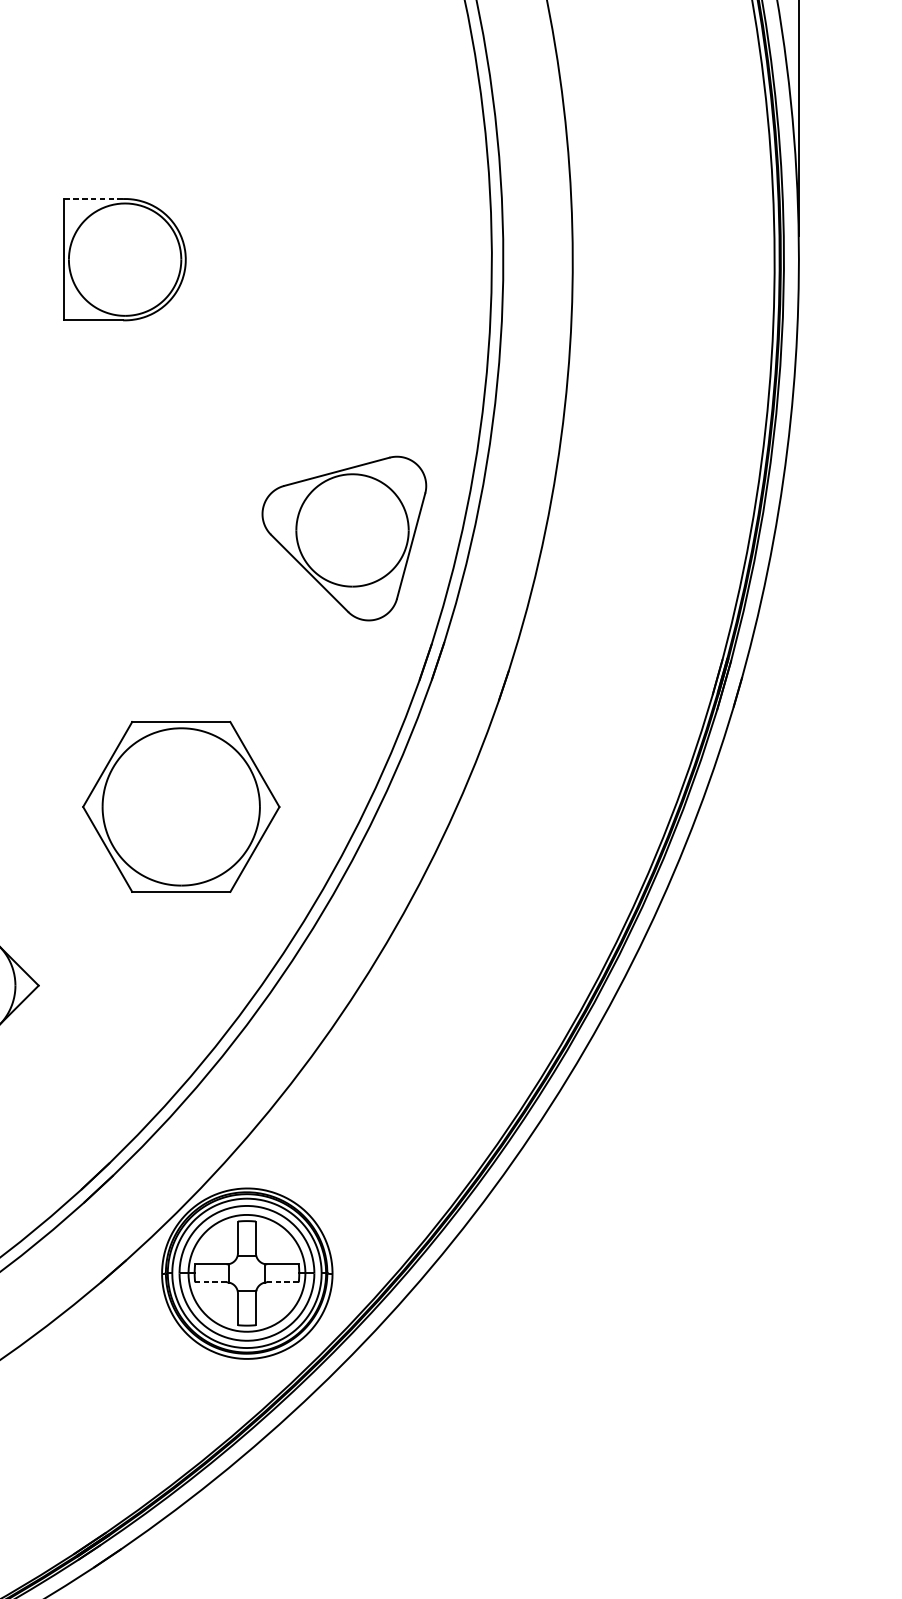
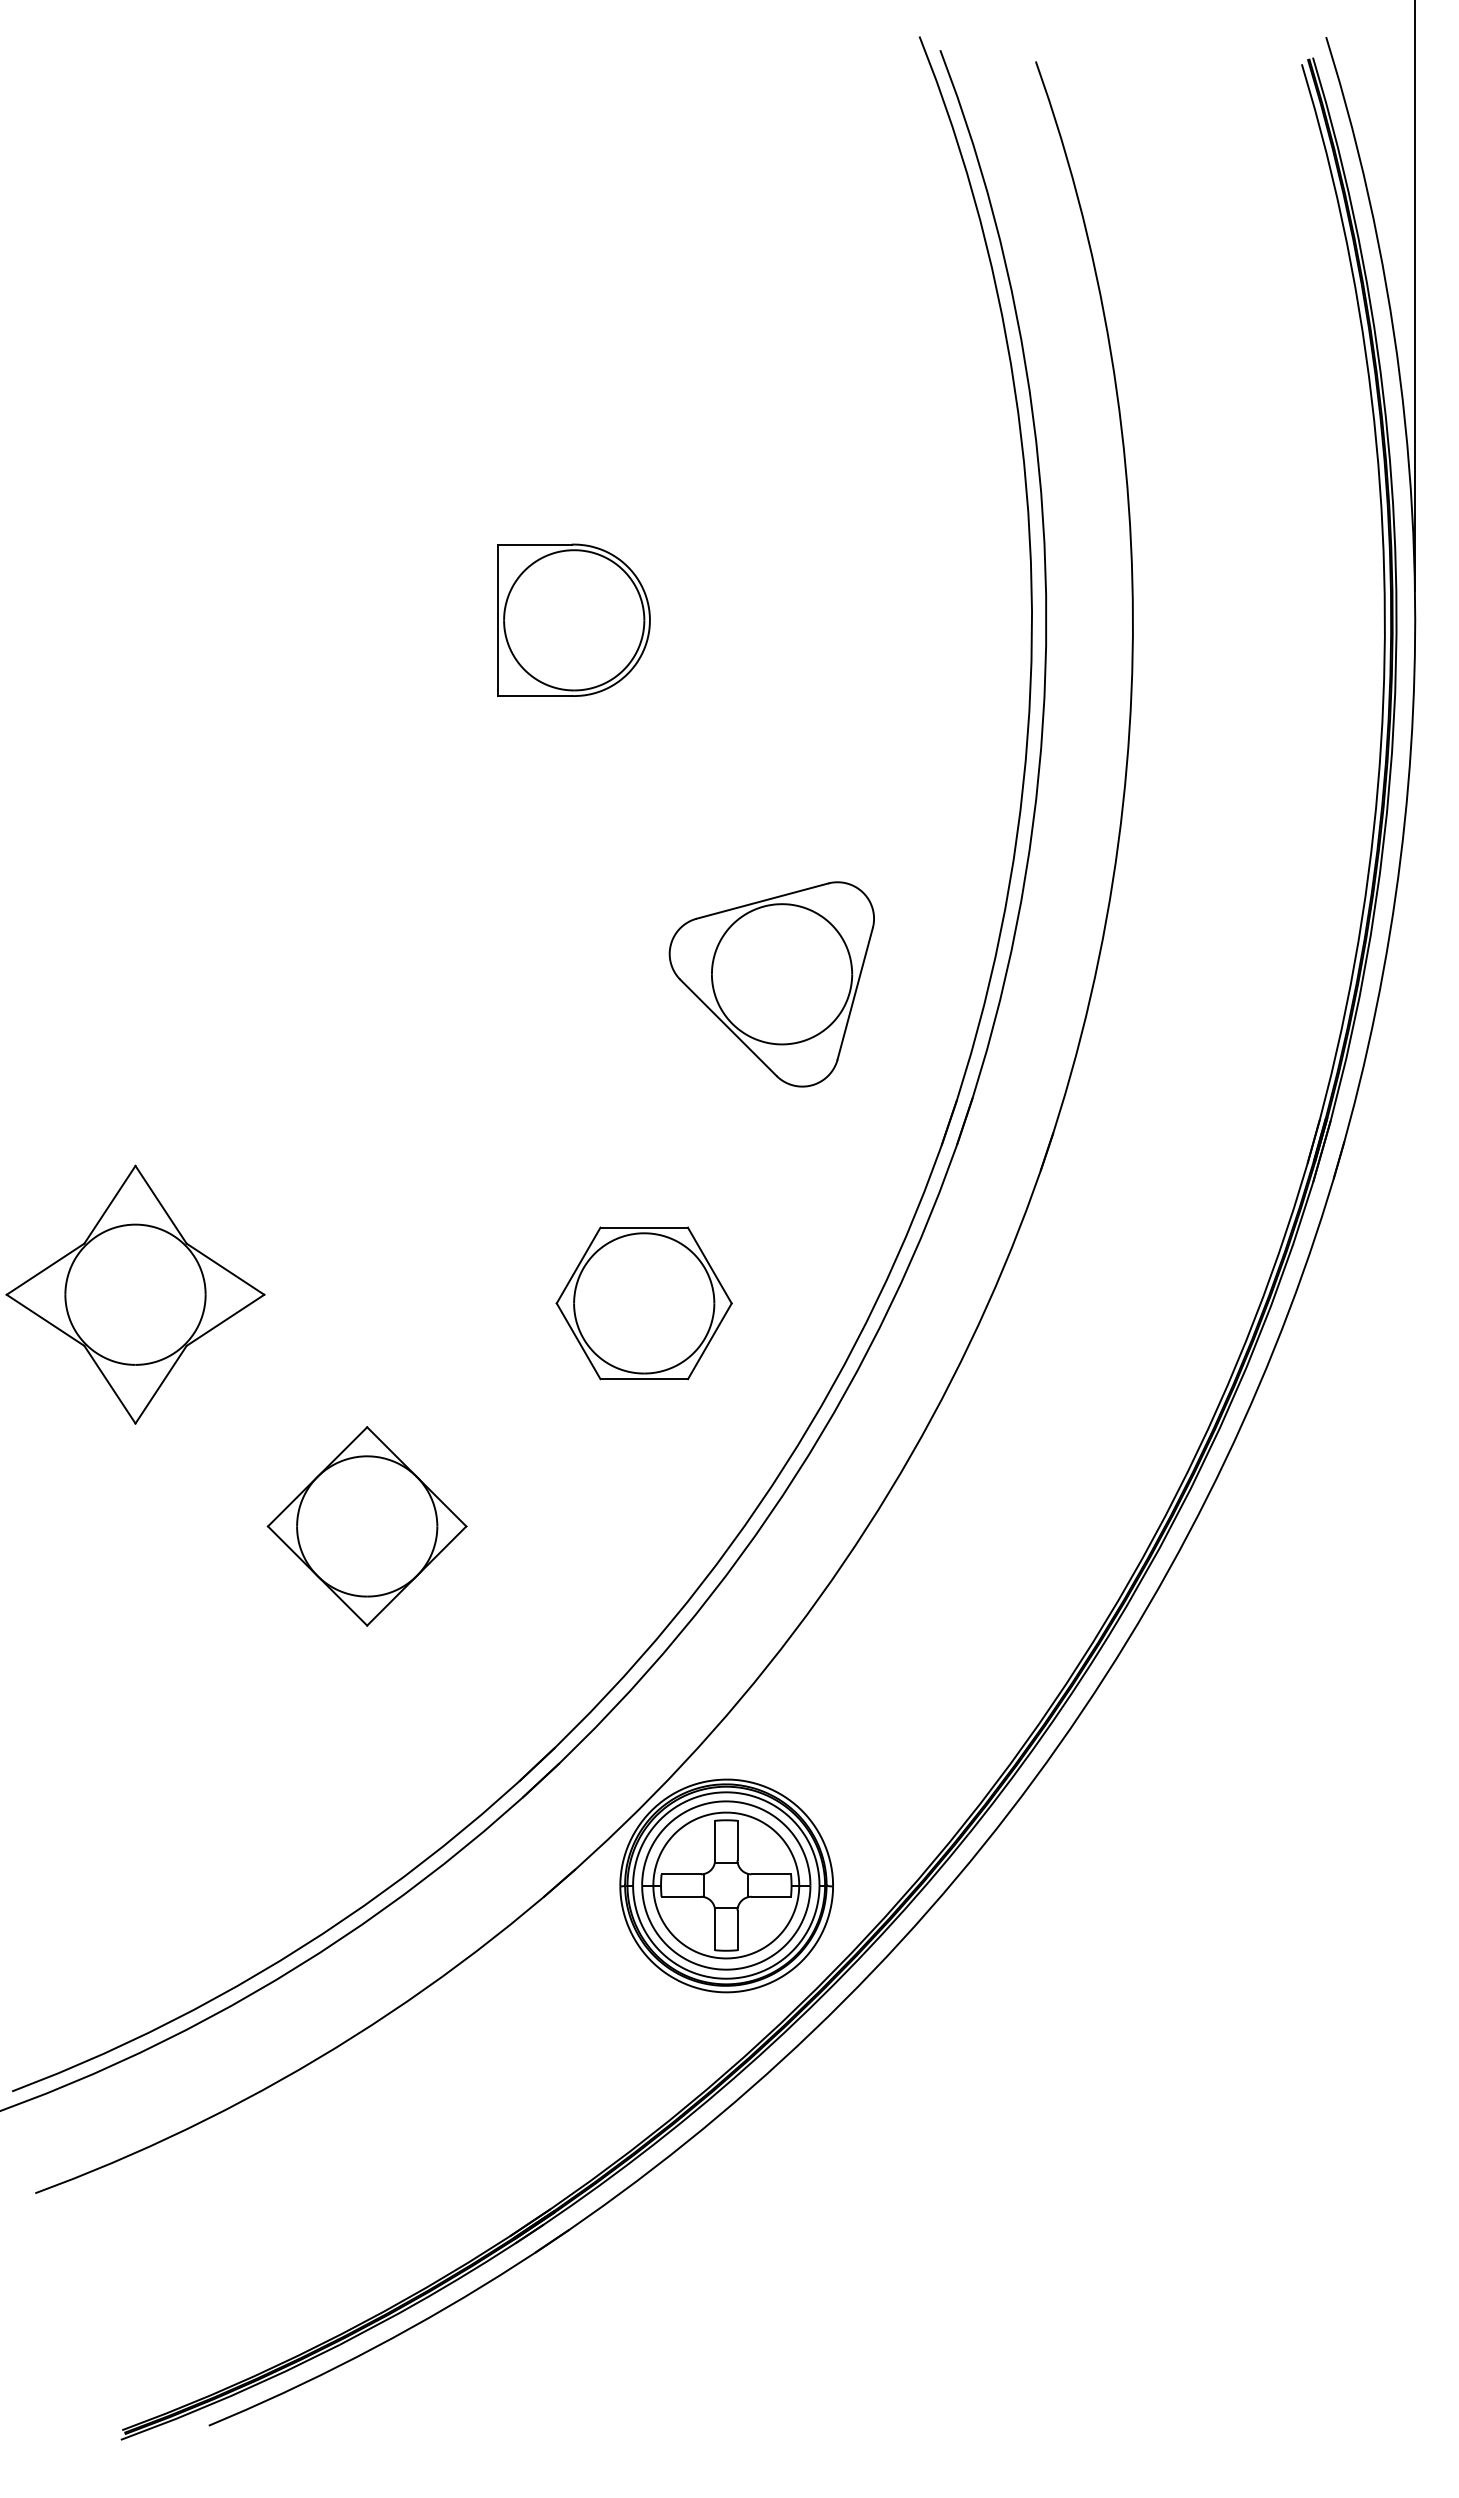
line: (94, 198) -> (535, 544), dashed -> solid
part: (344, 538) -> (771, 984), moved
part: (180, 807) -> (643, 1303), size x0.71
line: (211, 1282) -> (681, 1896), dashed -> solid
line: (283, 1282) -> (771, 1896), dashed -> solid

